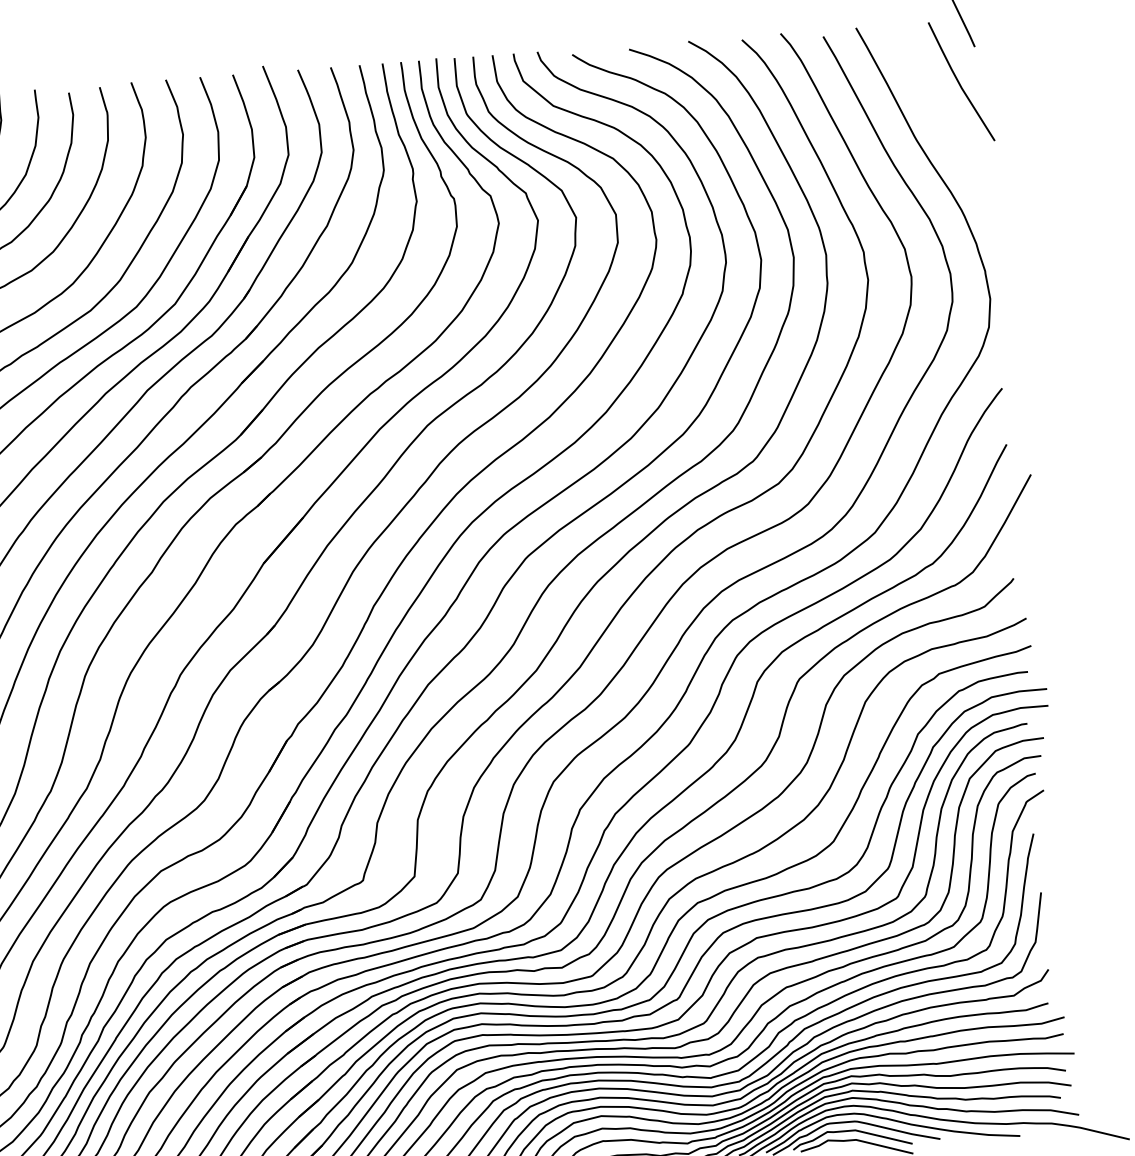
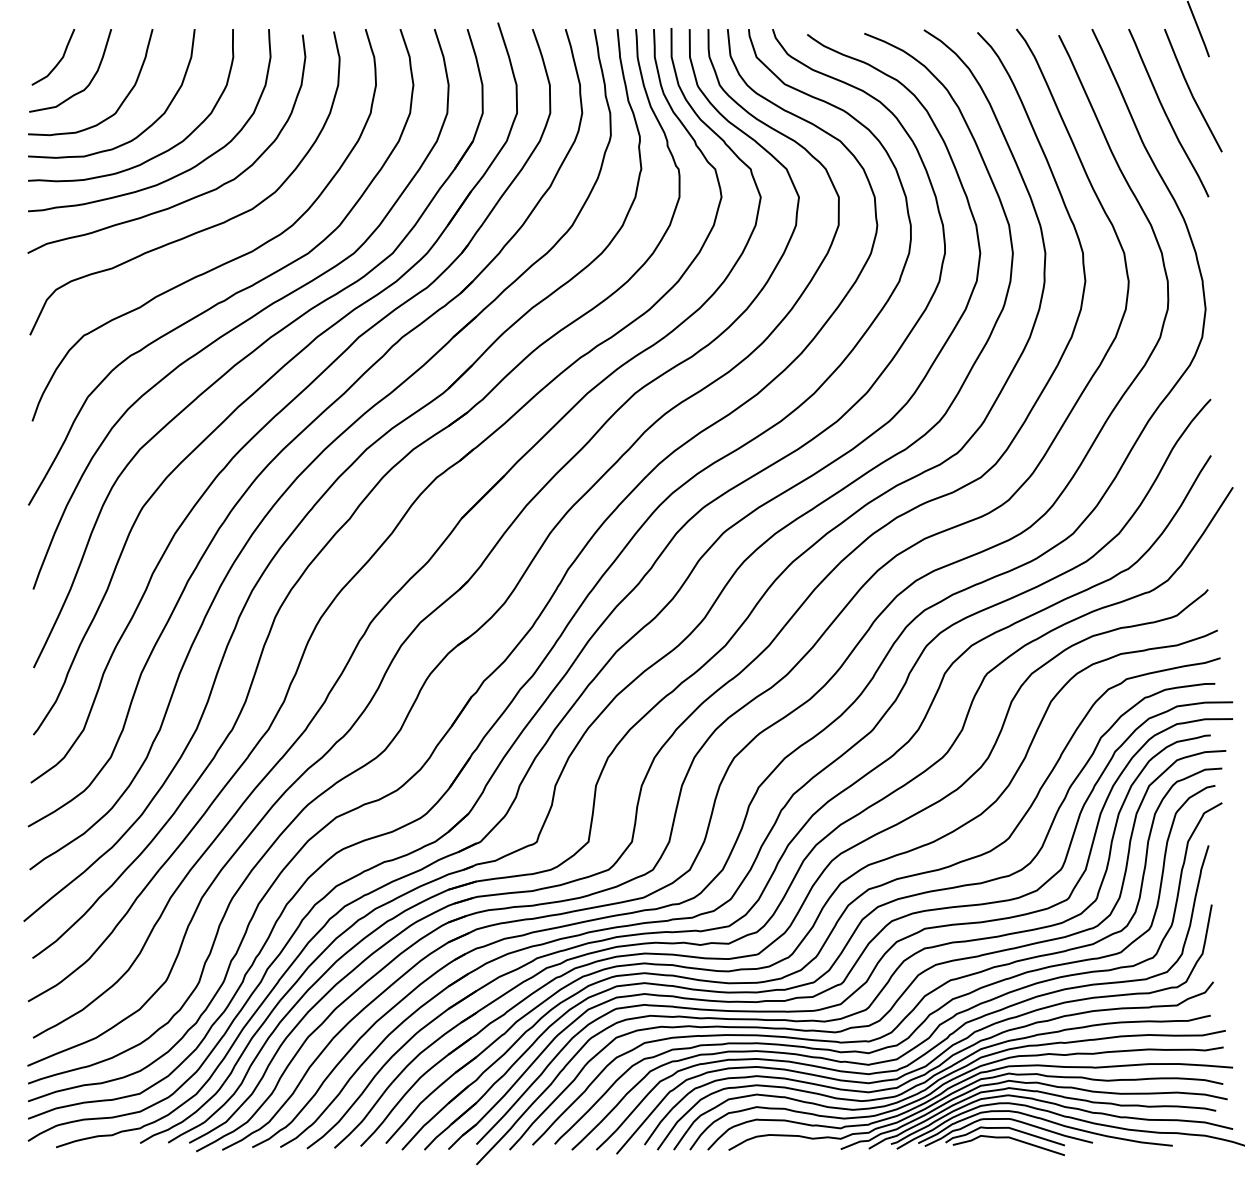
curve: (936, 106) -> (1166, 113), added

